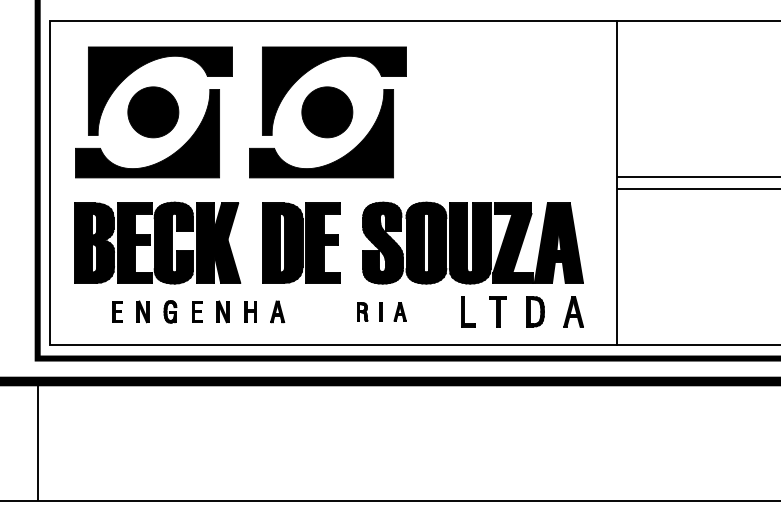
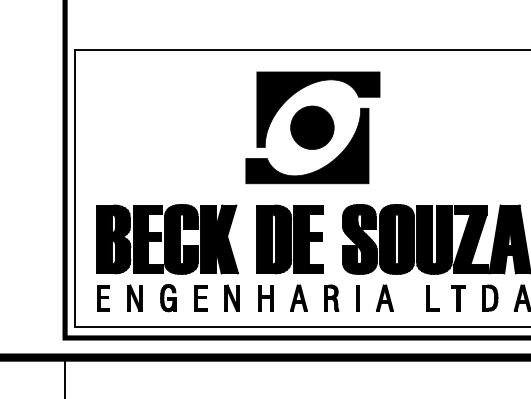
part: (153, 112) -> (163, 127), removed
part: (198, 311) -> (202, 297), size x1.43
part: (381, 311) -> (358, 297), size x1.67

